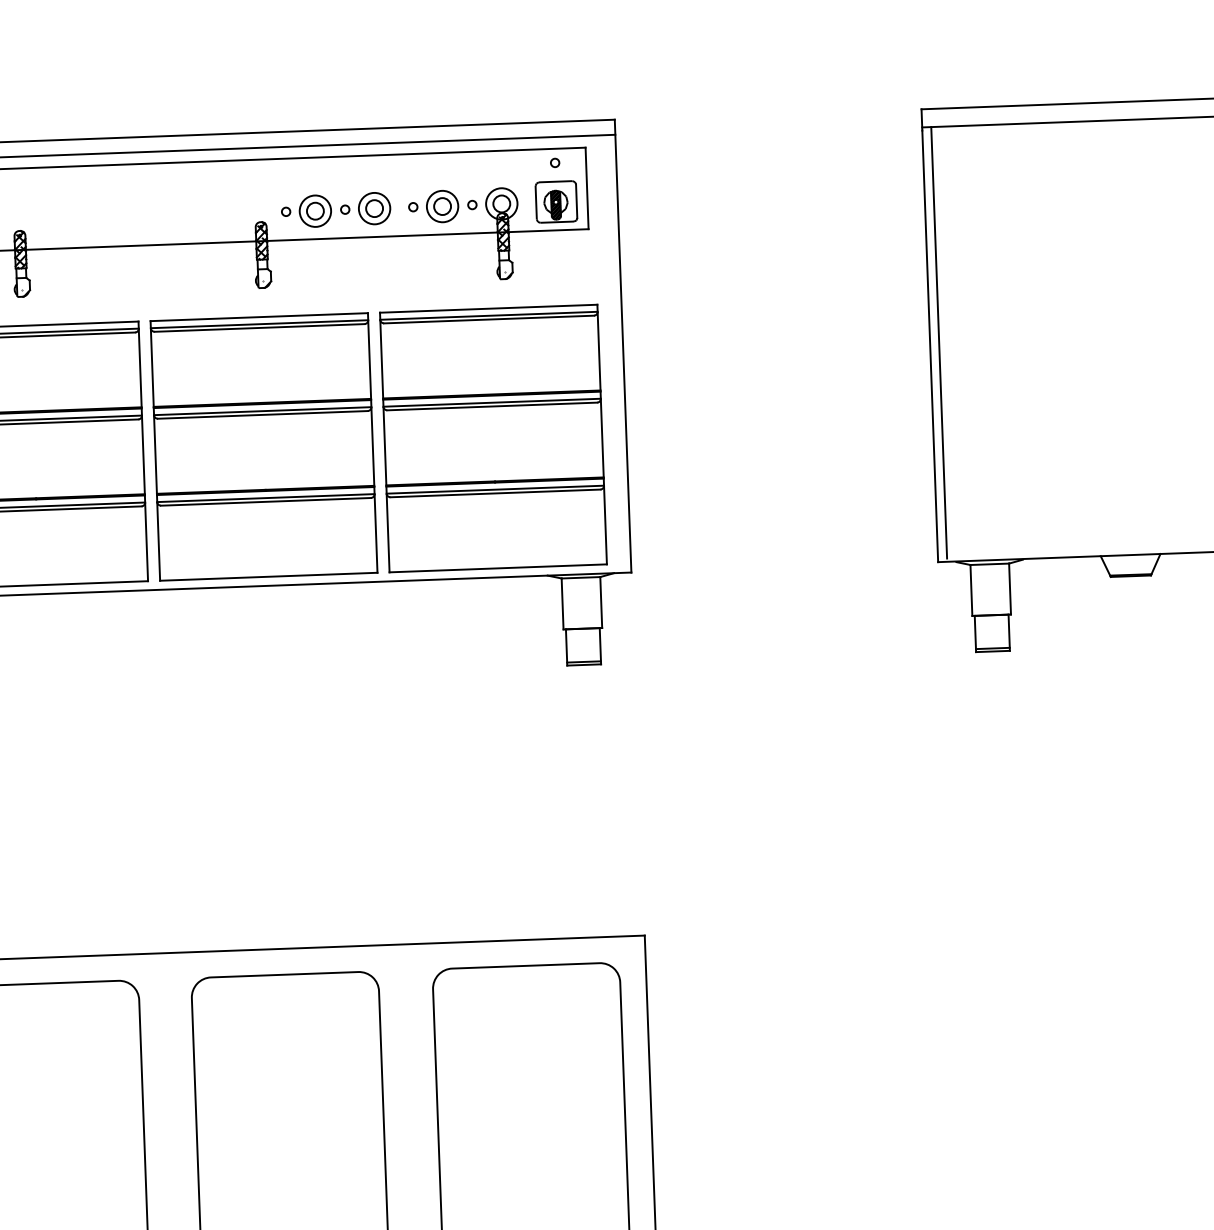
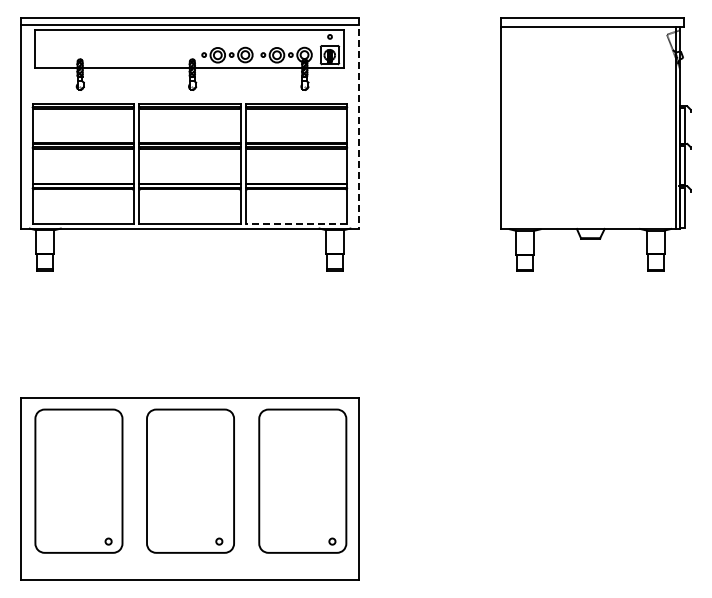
line: (939, 341) -> (505, 126), removed
line: (623, 346) -> (358, 123), solid -> dashed
line: (497, 568) -> (296, 224), solid -> dashed

